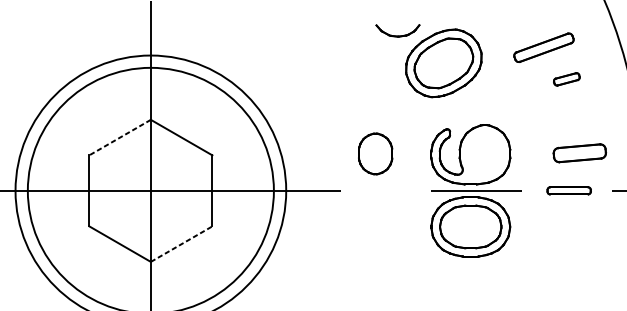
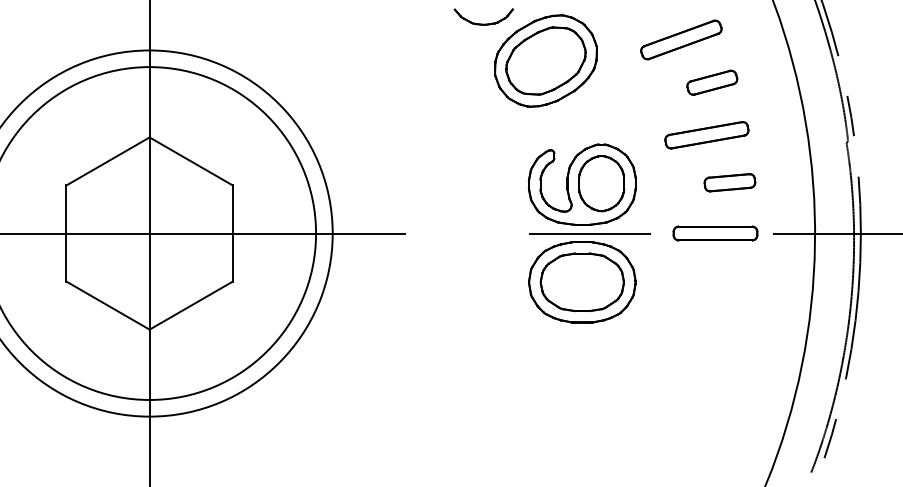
part: (566, 79) -> (712, 82), size x1.43
part: (562, 118) -> (706, 135), added
line: (119, 137) -> (107, 161), dashed -> solid
part: (375, 153) -> (601, 183), moved
part: (579, 153) -> (729, 182), size x0.71
part: (569, 190) -> (715, 233), size x1.43
line: (181, 244) -> (191, 305), dashed -> solid

